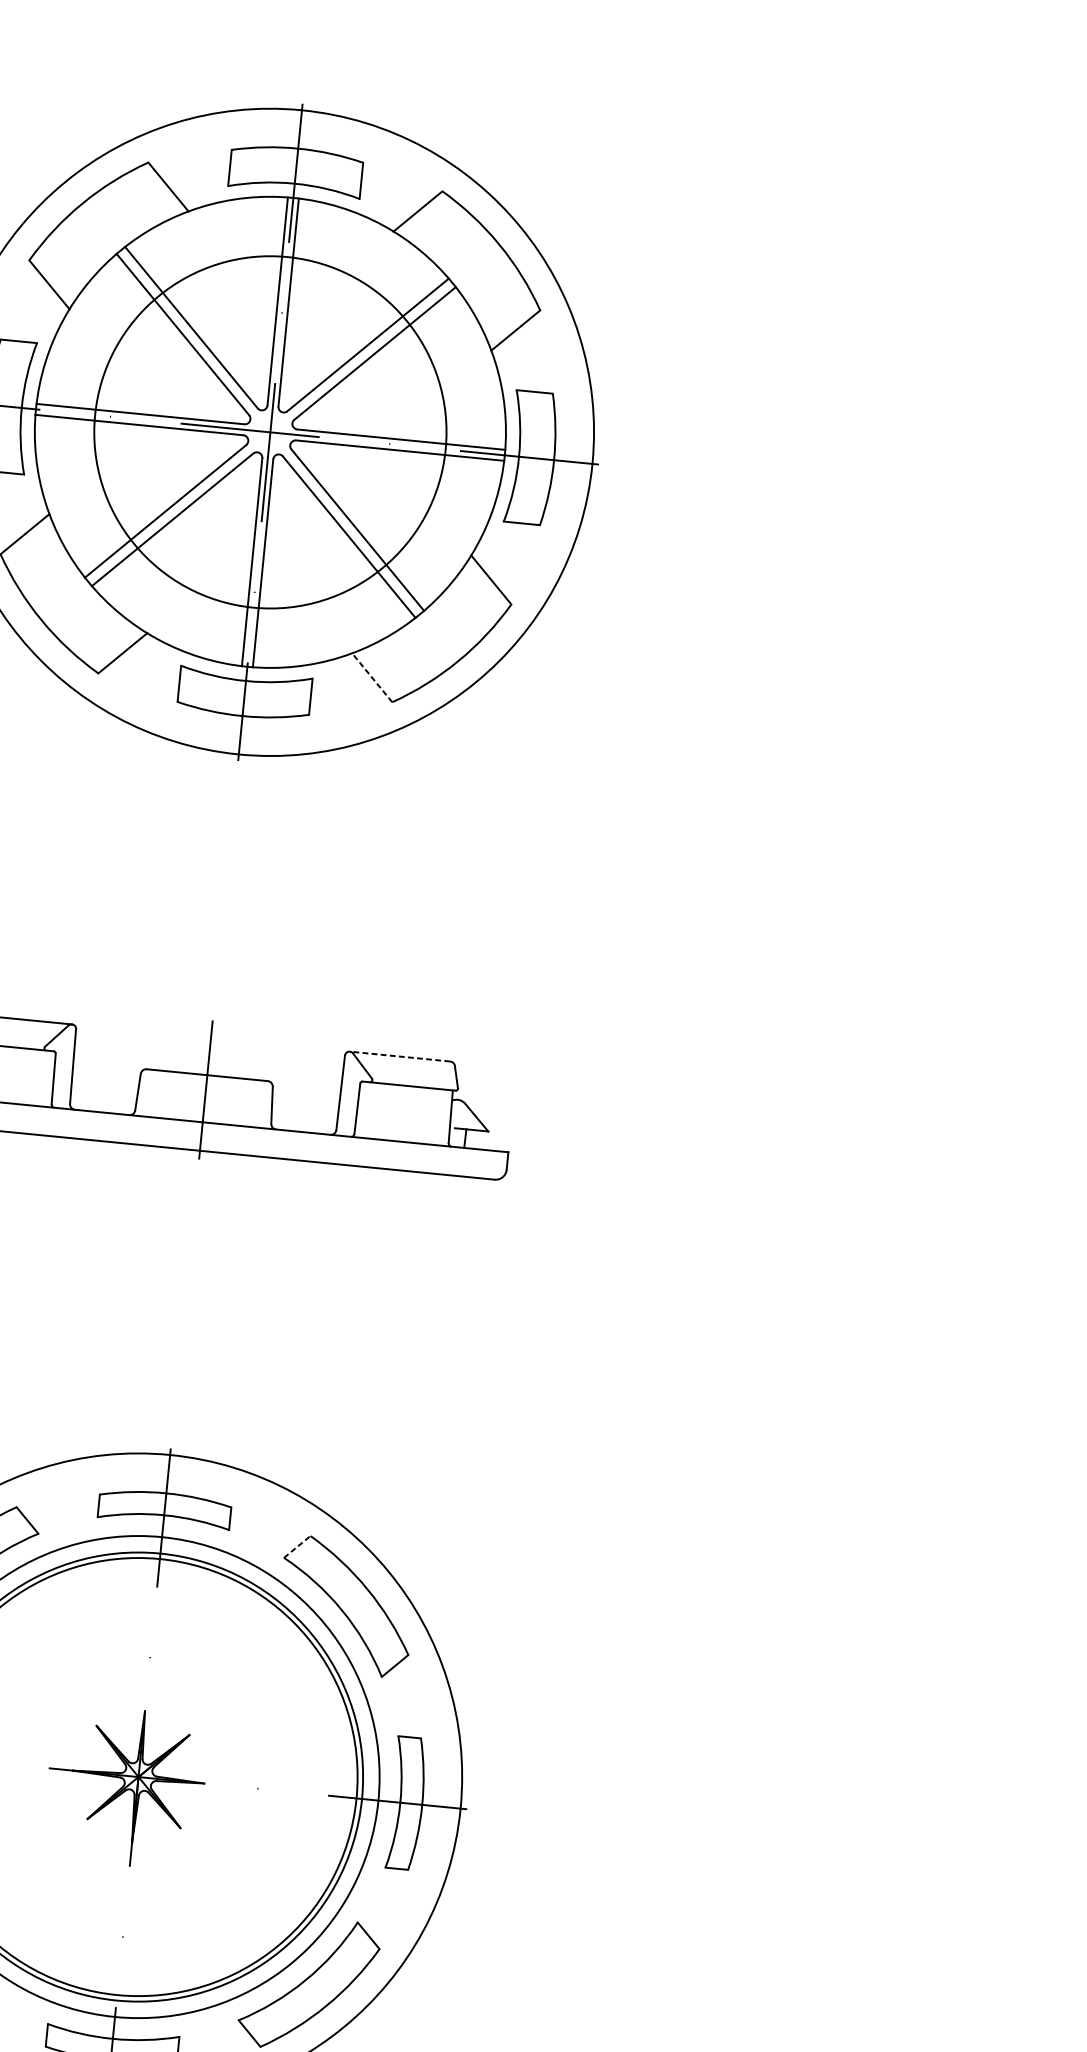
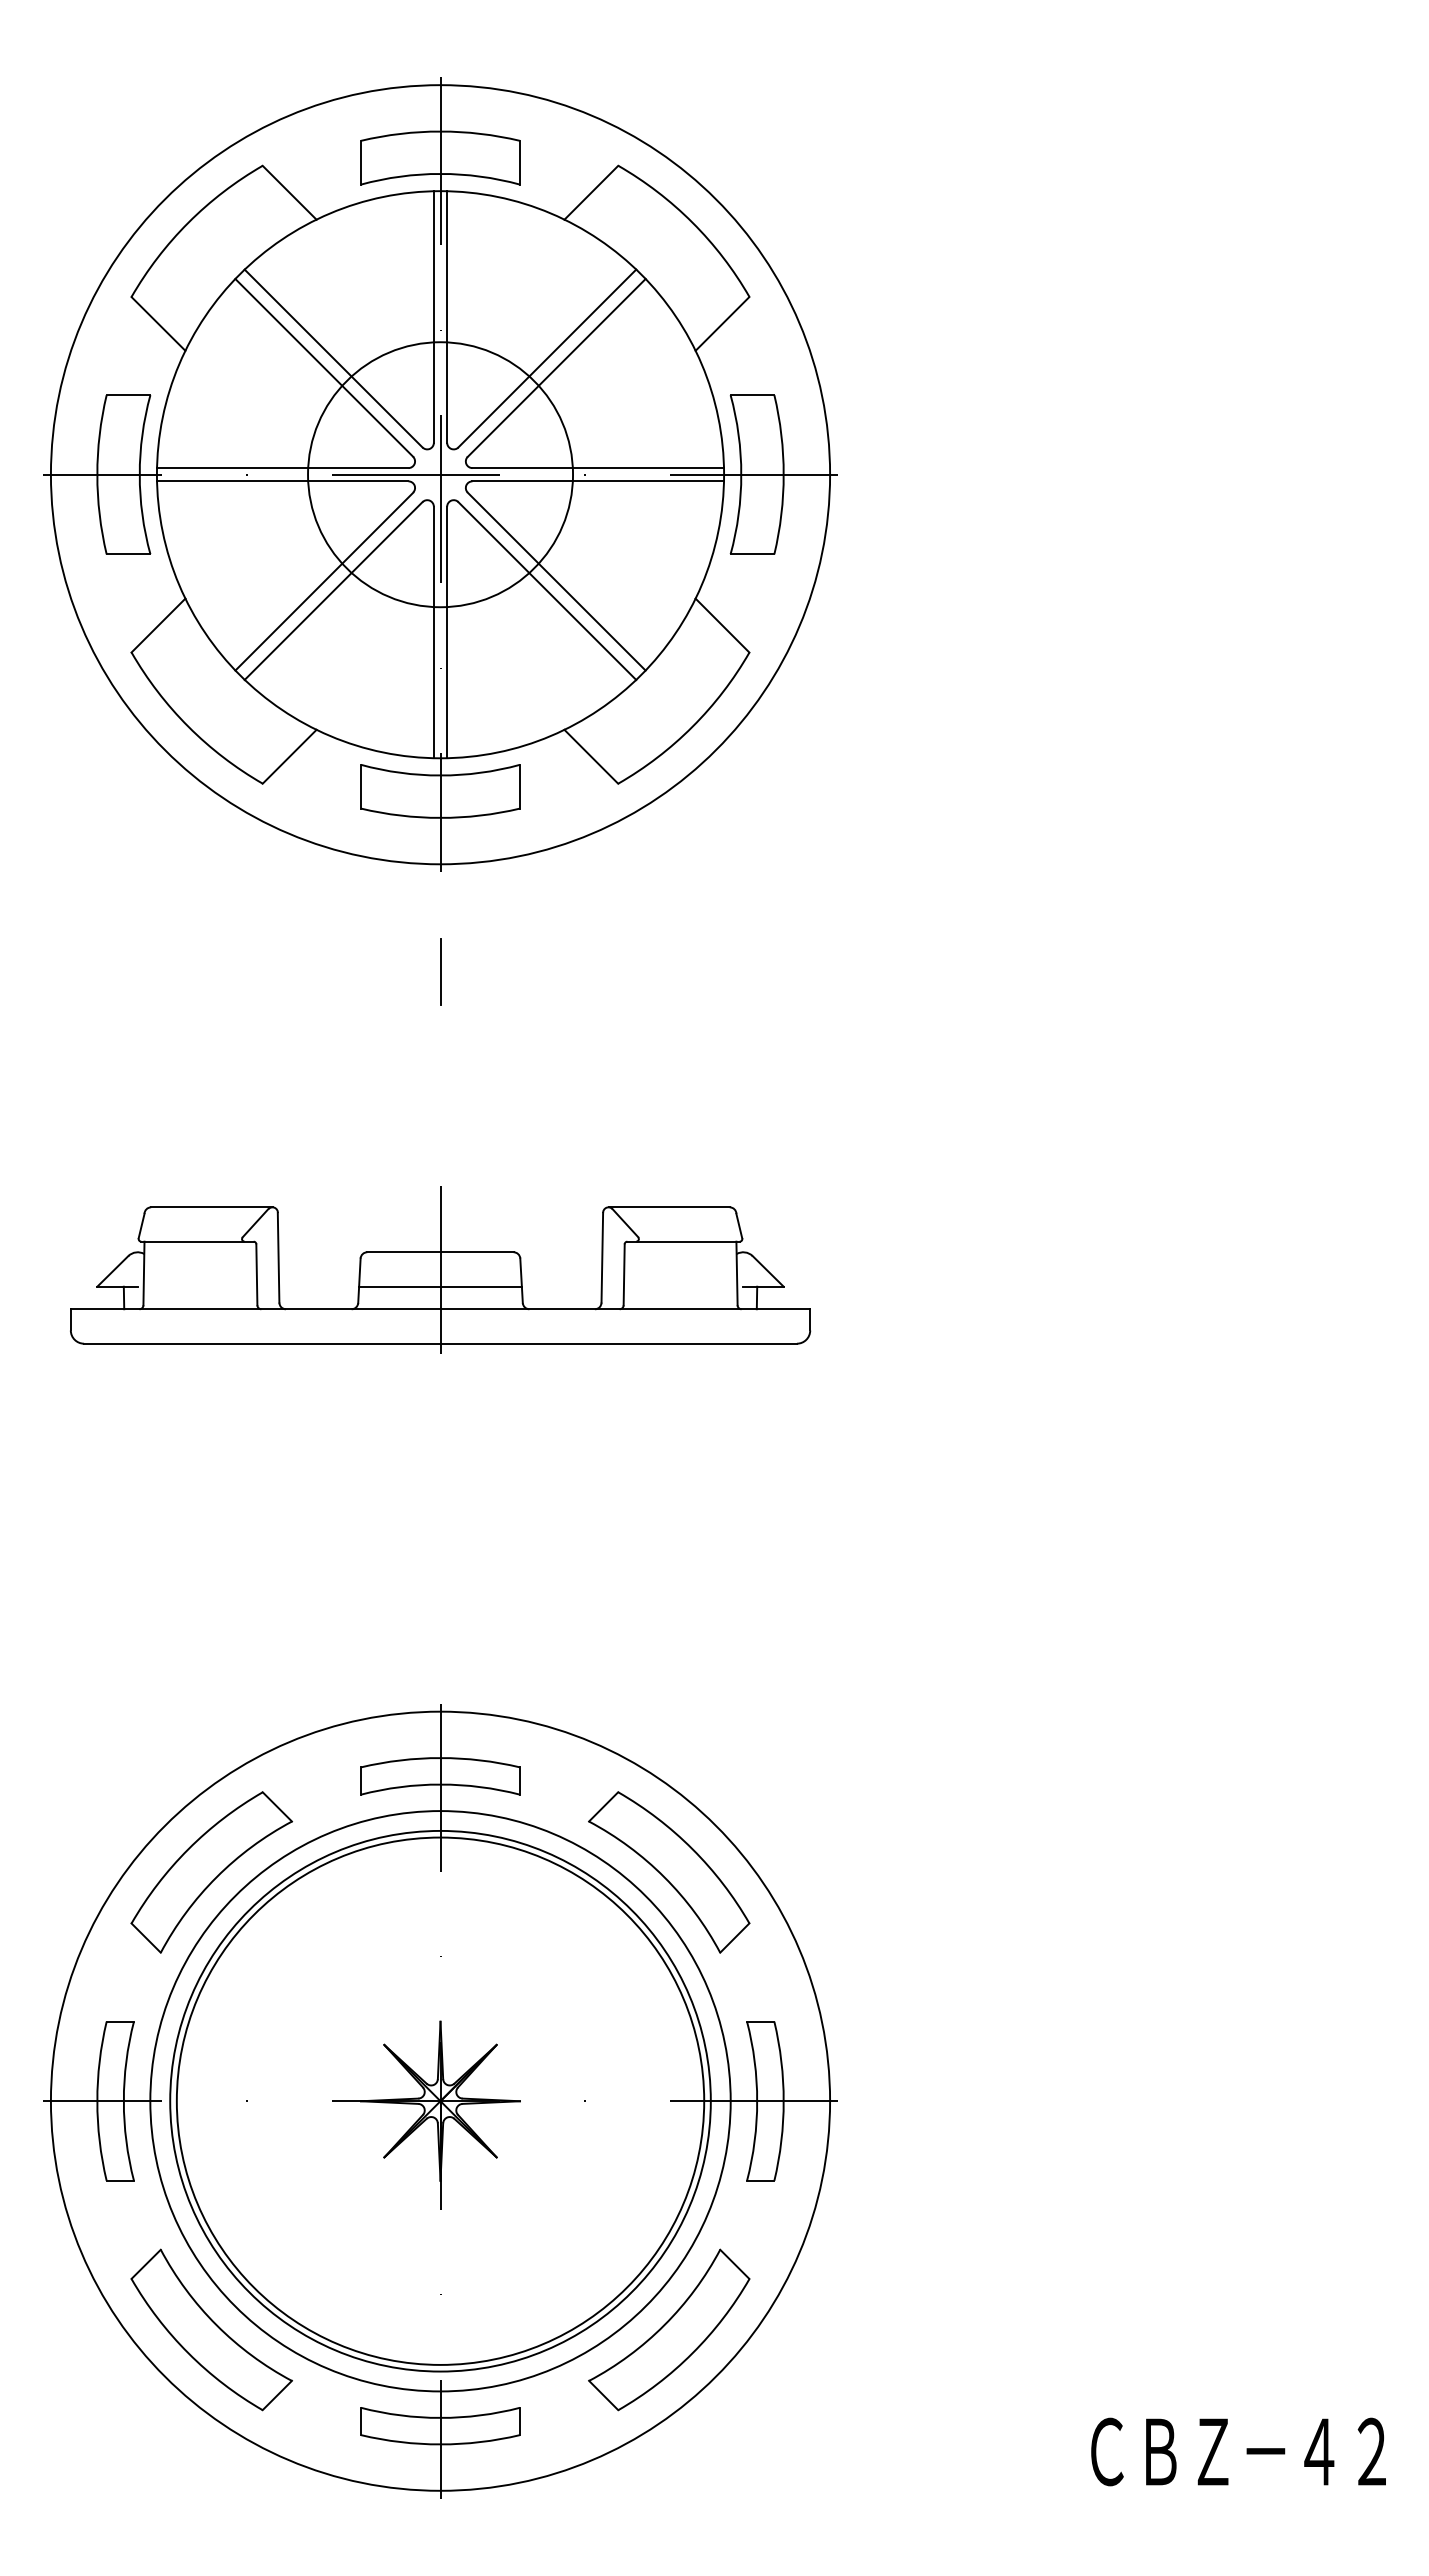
circle: (270, 432) -> (440, 474), size x0.62
line: (371, 677) -> (590, 756), dashed -> solid
line: (230, 843) -> (440, 971), added
line: (400, 1056) -> (669, 1207), dashed -> solid
line: (204, 1103) -> (440, 1286), added
line: (297, 1546) -> (603, 1806), dashed -> solid

